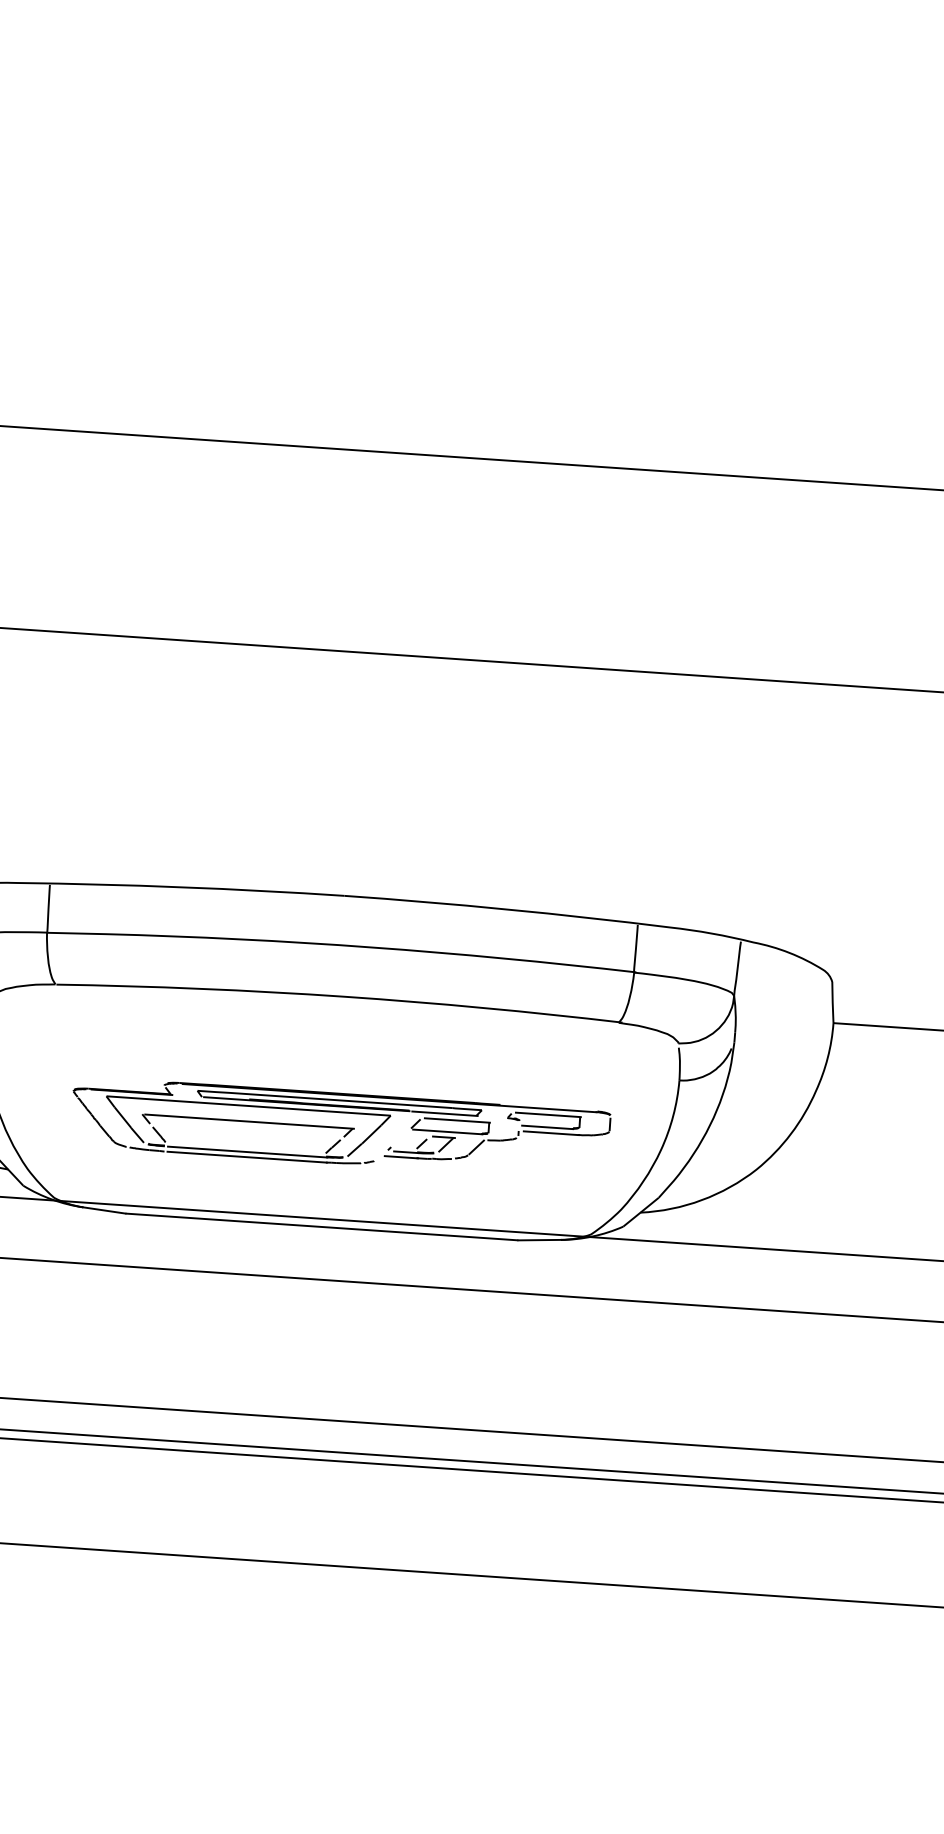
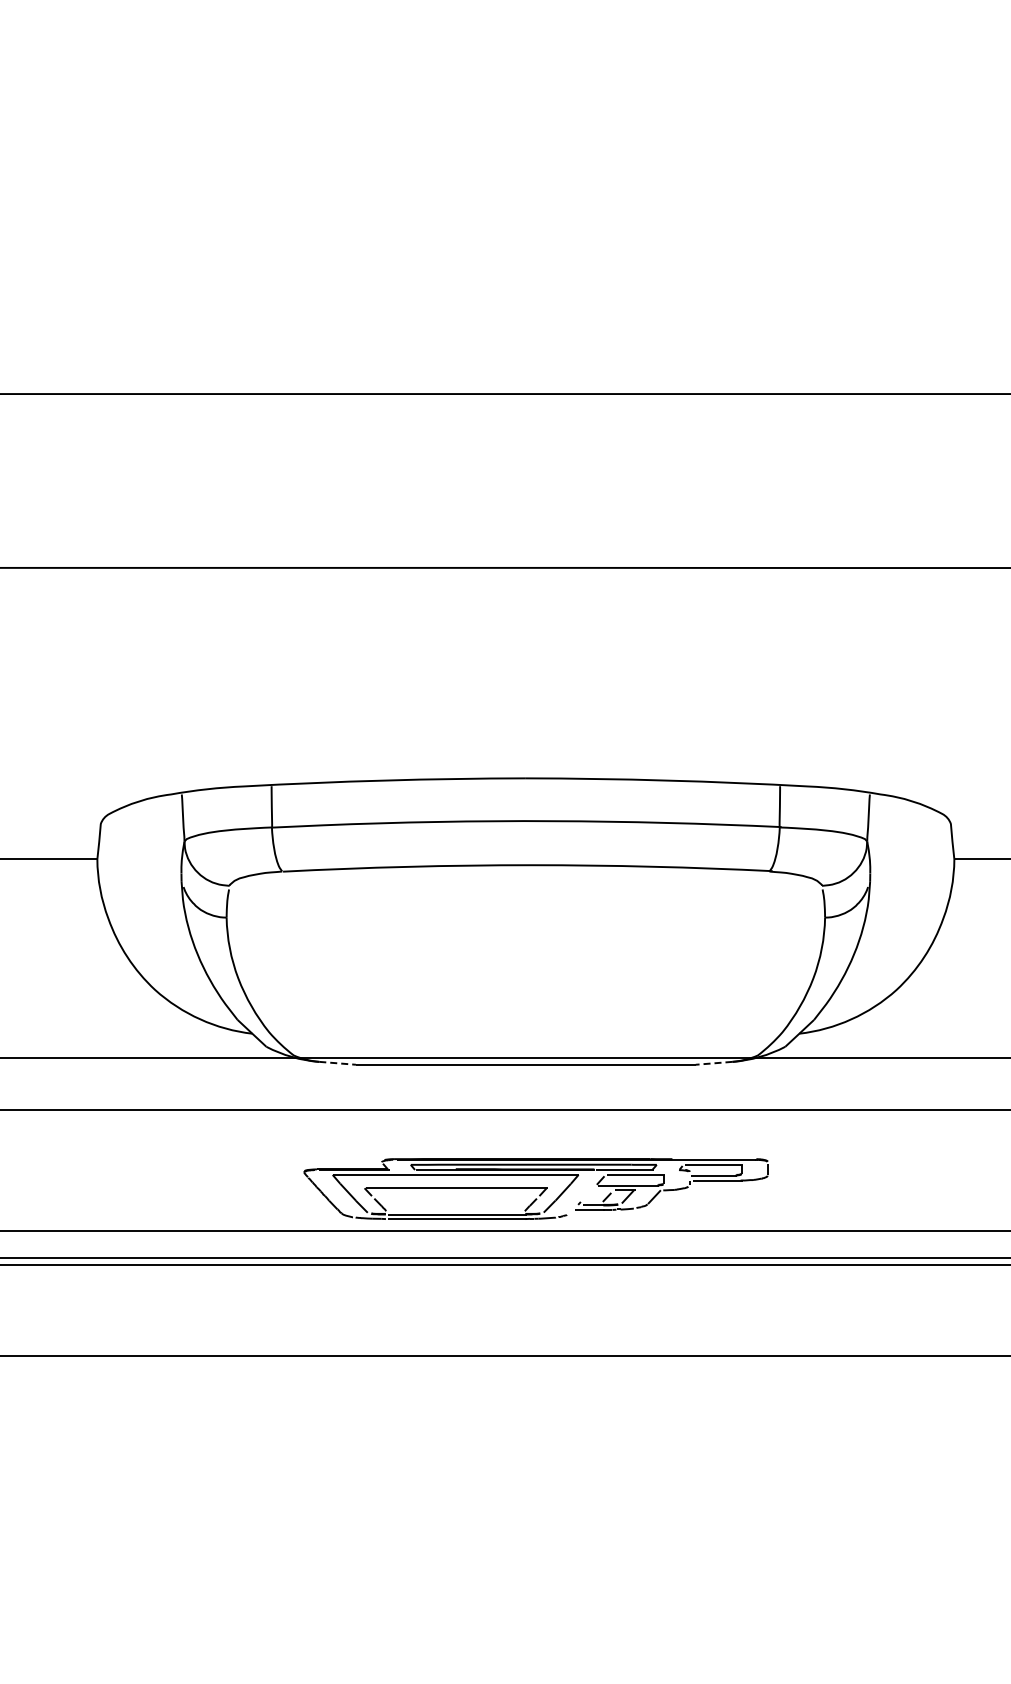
part: (339, 1128) -> (535, 1188), moved
line: (105, 1210) -> (338, 1063), solid -> dashed
line: (538, 1240) -> (713, 1063), solid -> dashed

